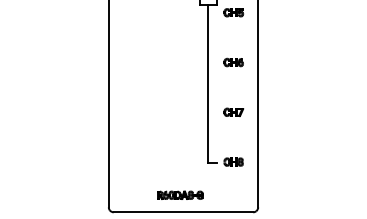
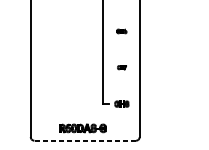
part: (233, 62) -> (121, 31), size x0.7
part: (233, 111) -> (121, 67), size x0.6
part: (180, 194) -> (83, 127), size x1.4
line: (183, 212) -> (85, 140), solid -> dashed

